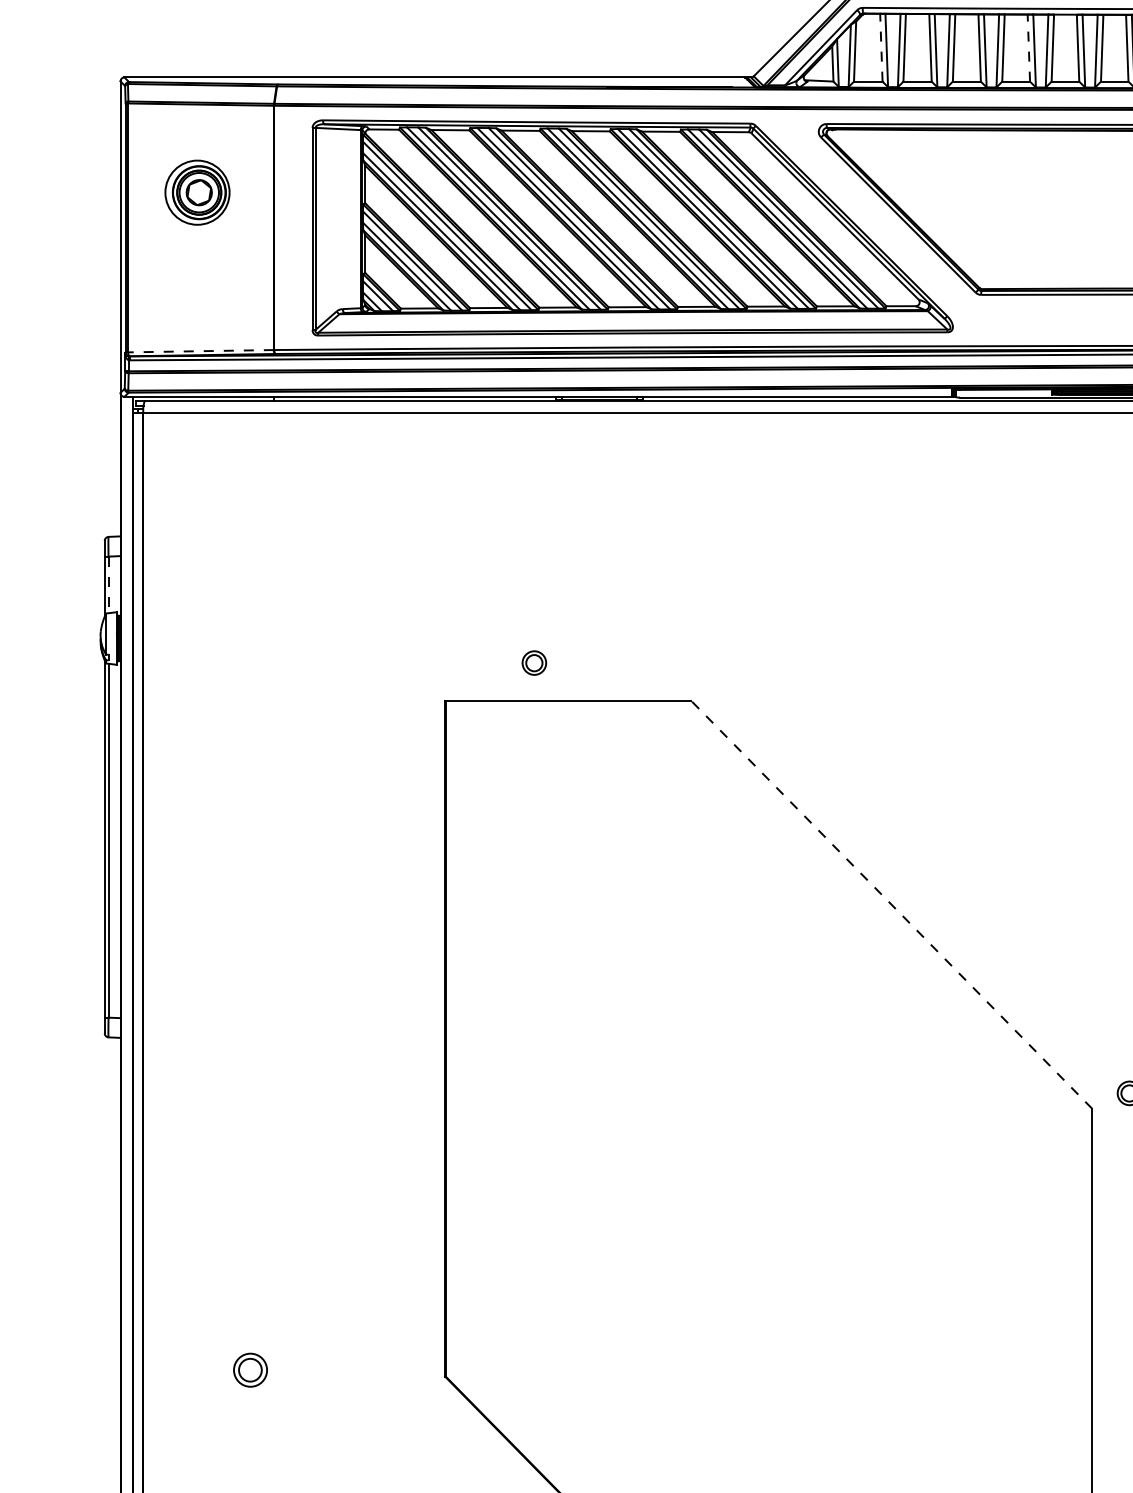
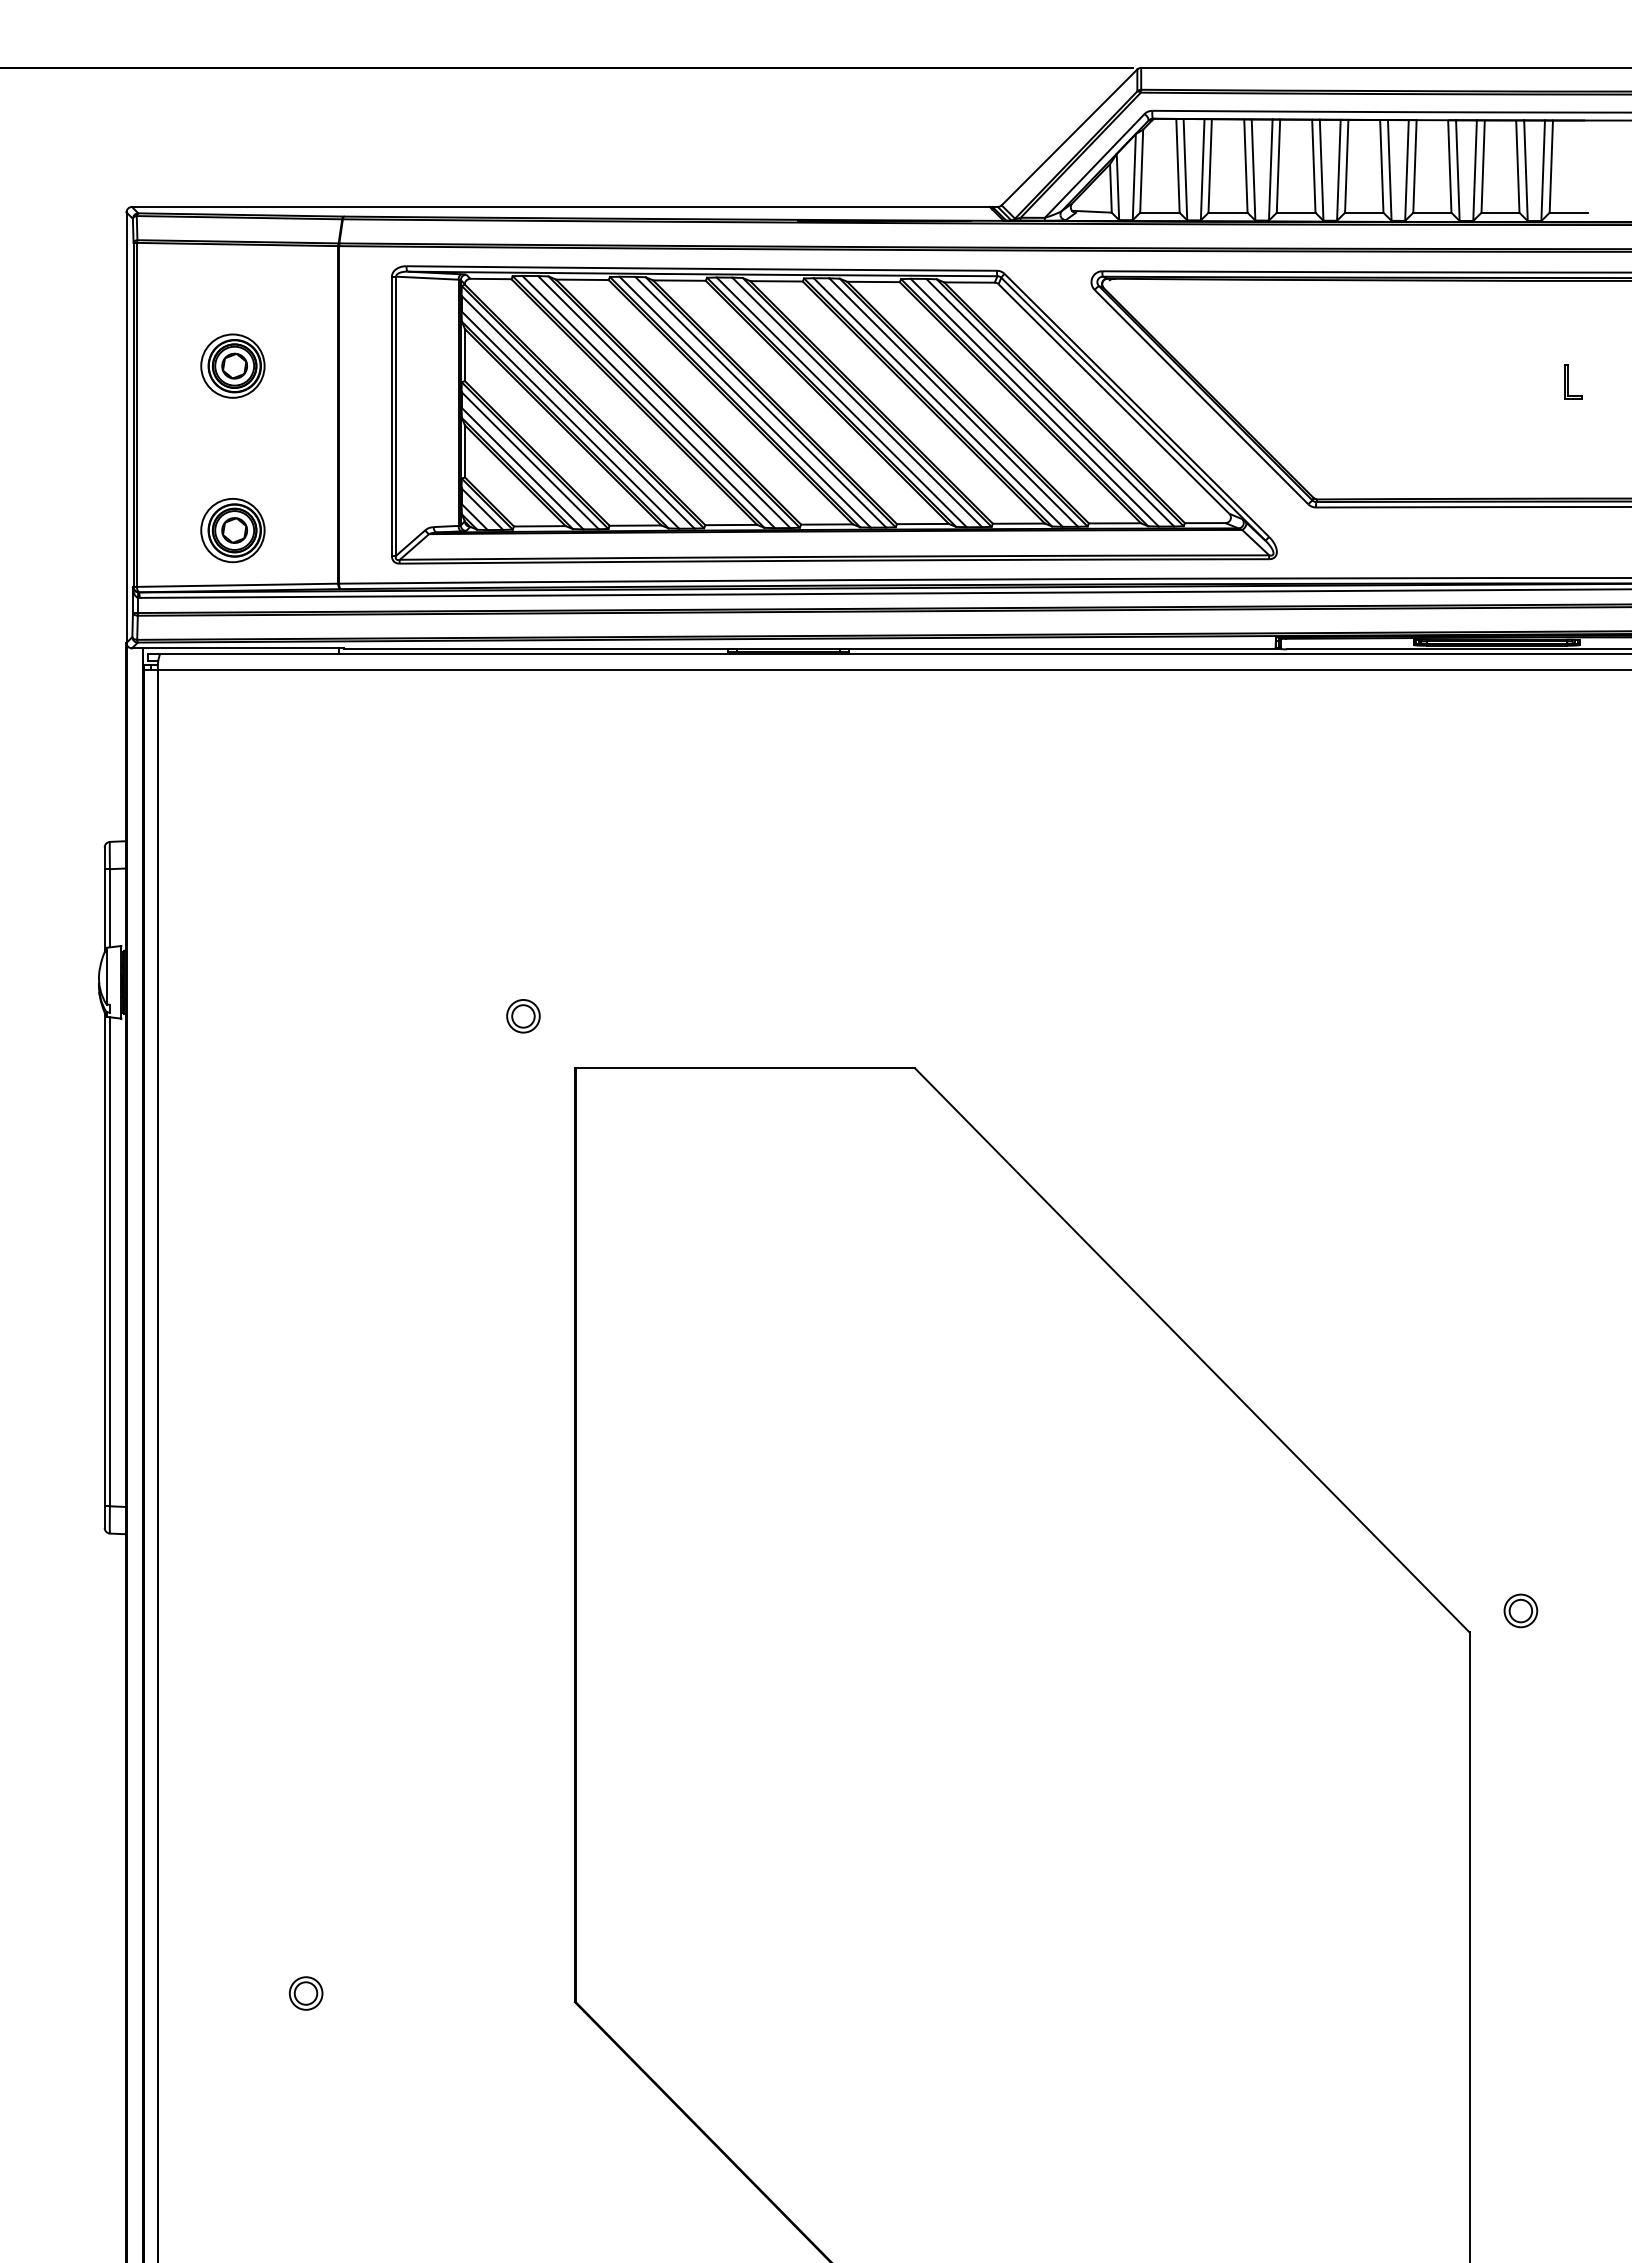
line: (881, 47) -> (1177, 165), dashed -> solid
line: (1028, 48) -> (1381, 166), dashed -> solid
part: (197, 192) -> (232, 365), size x0.71
part: (197, 311) -> (232, 530), added
line: (200, 351) -> (237, 585), dashed -> solid
line: (108, 585) -> (110, 908), dashed -> solid
part: (534, 663) -> (523, 1016), moved
line: (891, 904) -> (1191, 1350), dashed -> solid
part: (250, 1370) -> (305, 1993), size x0.71

